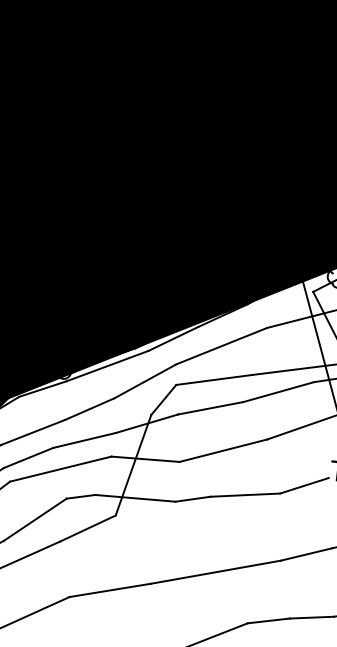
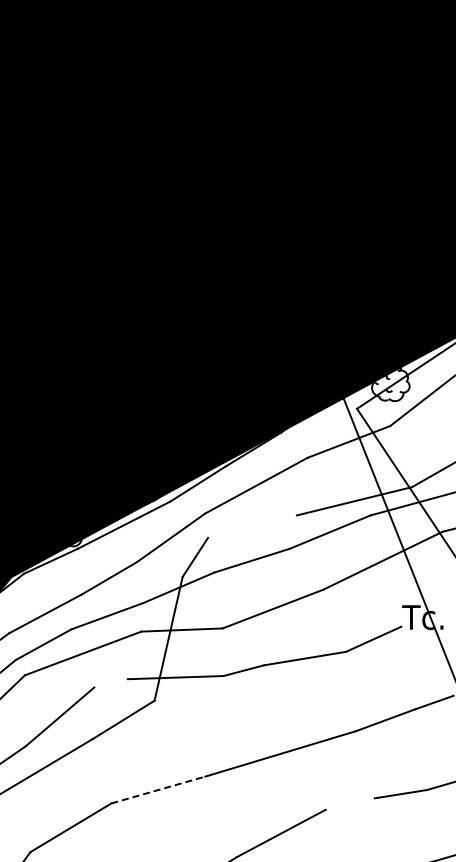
line: (214, 379) -> (252, 526), removed
line: (80, 496) -> (110, 683), removed
line: (110, 590) -> (158, 790), solid -> dashed
line: (268, 620) -> (349, 803), removed

